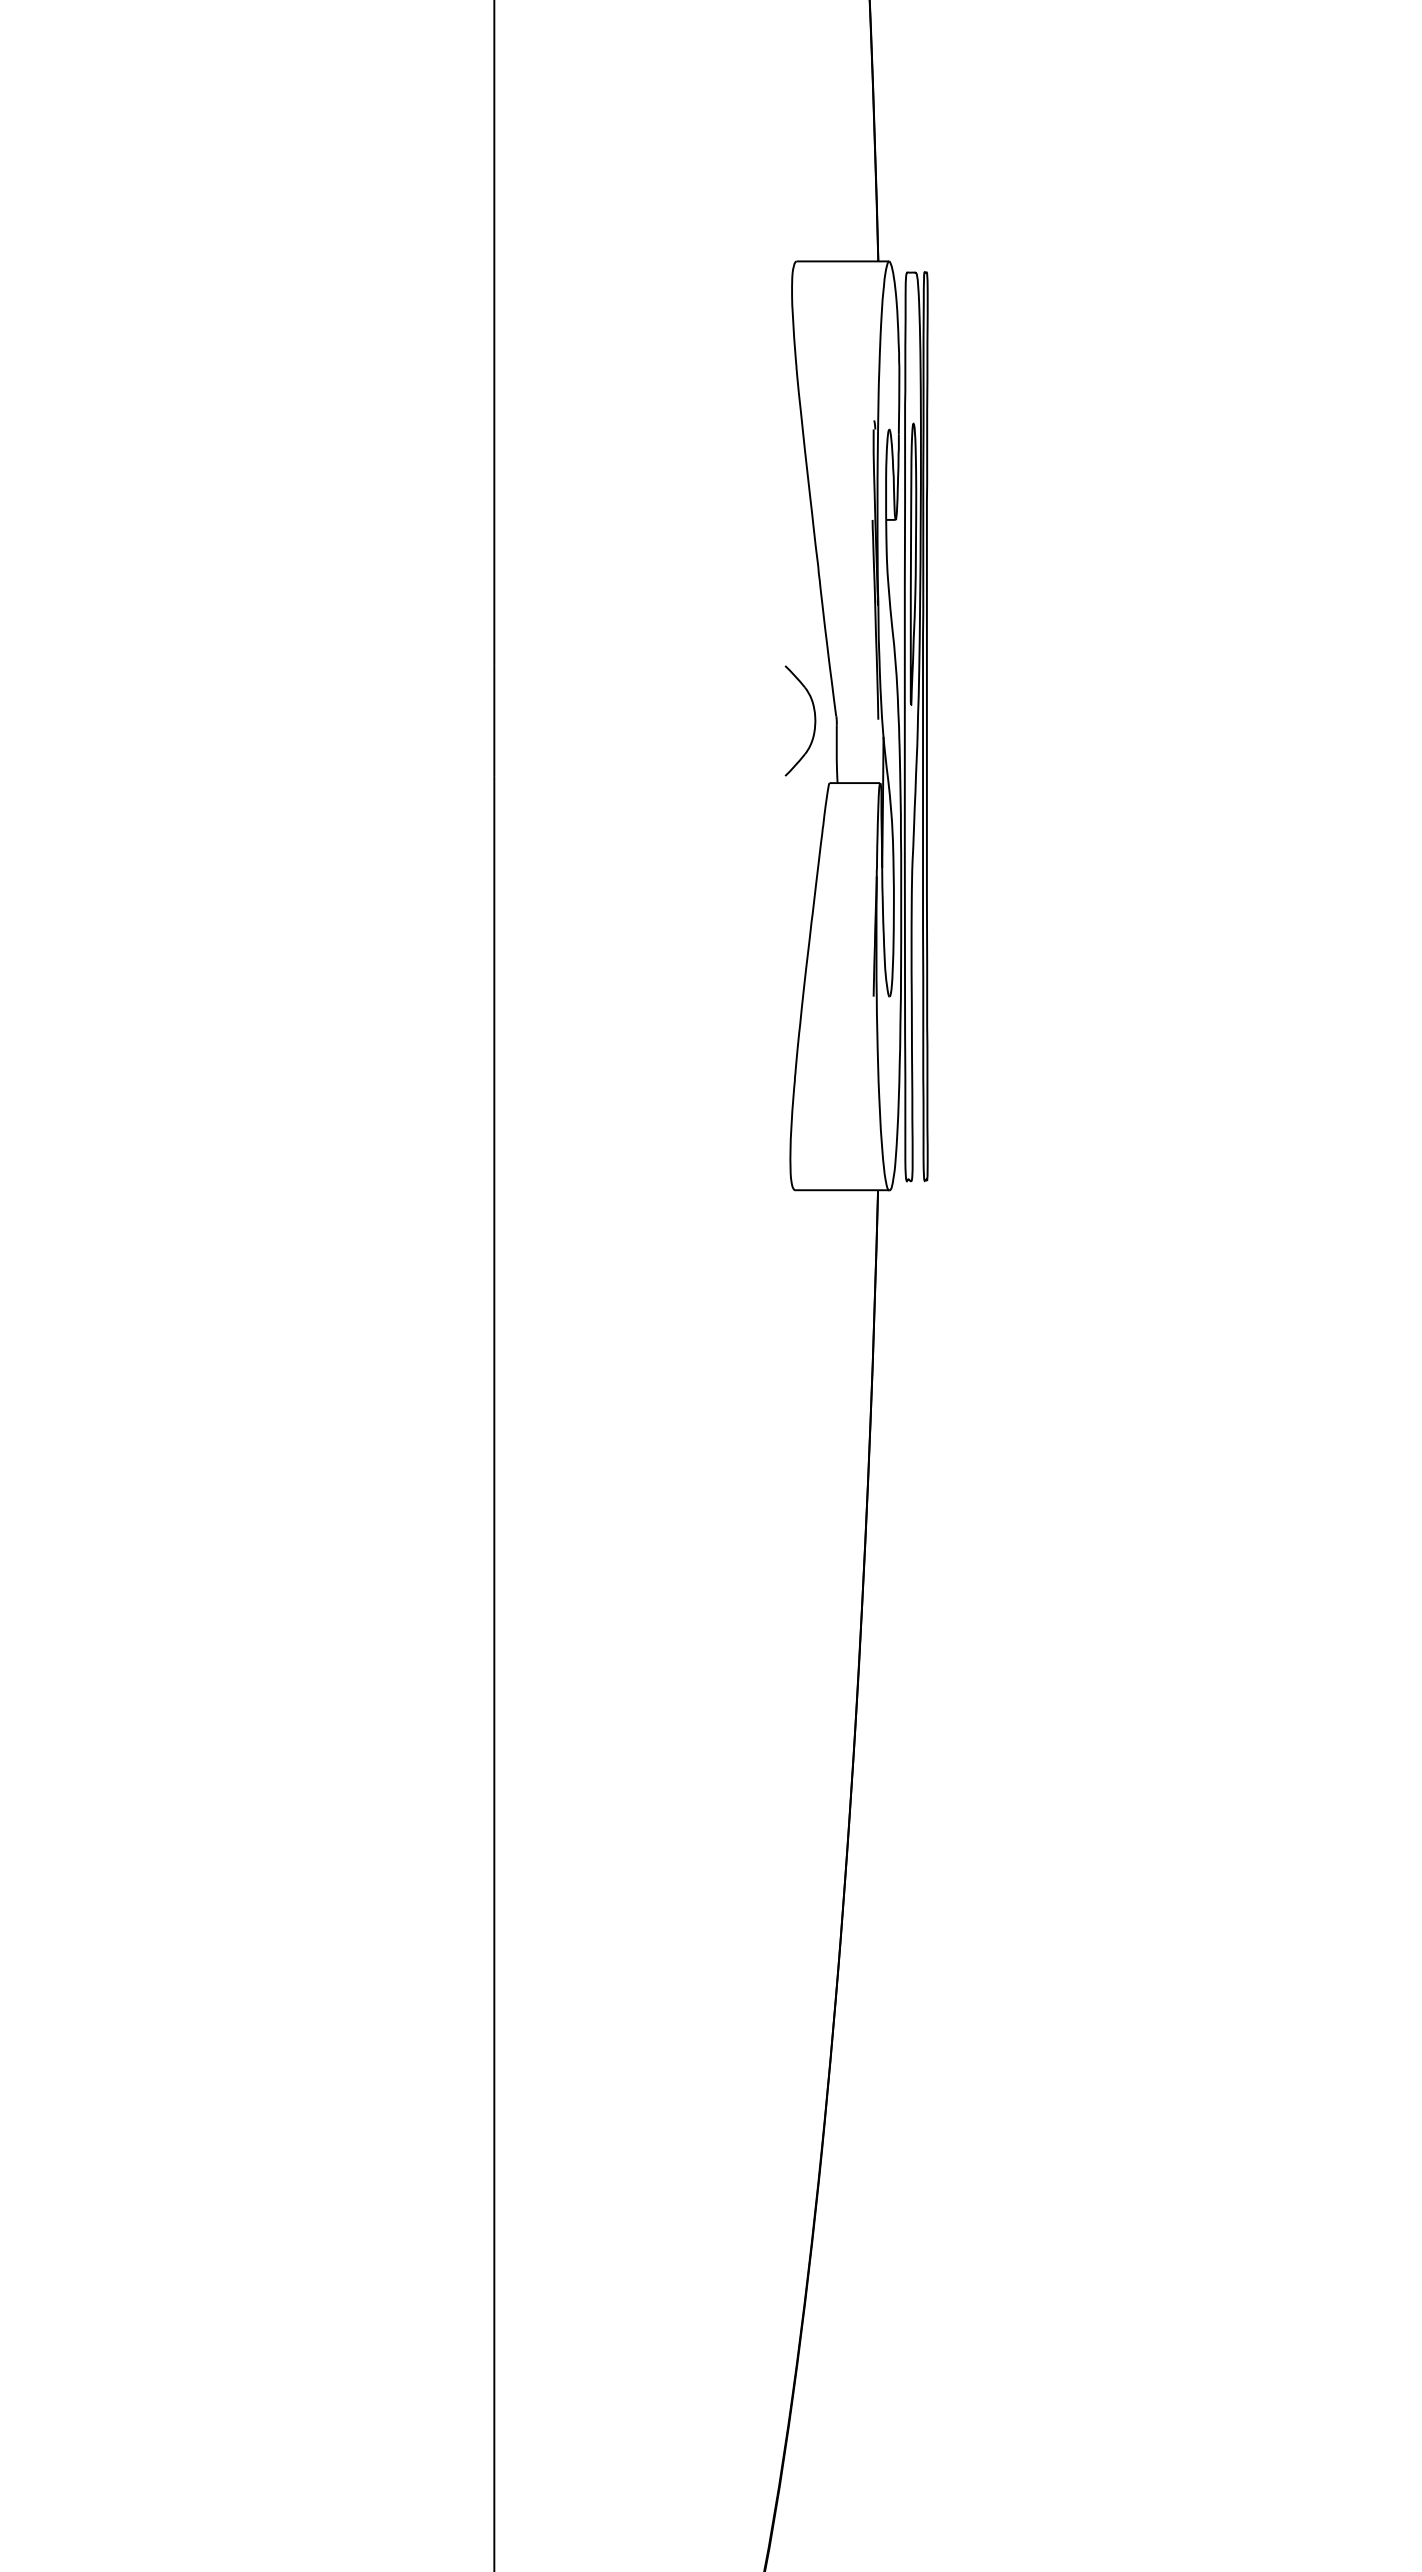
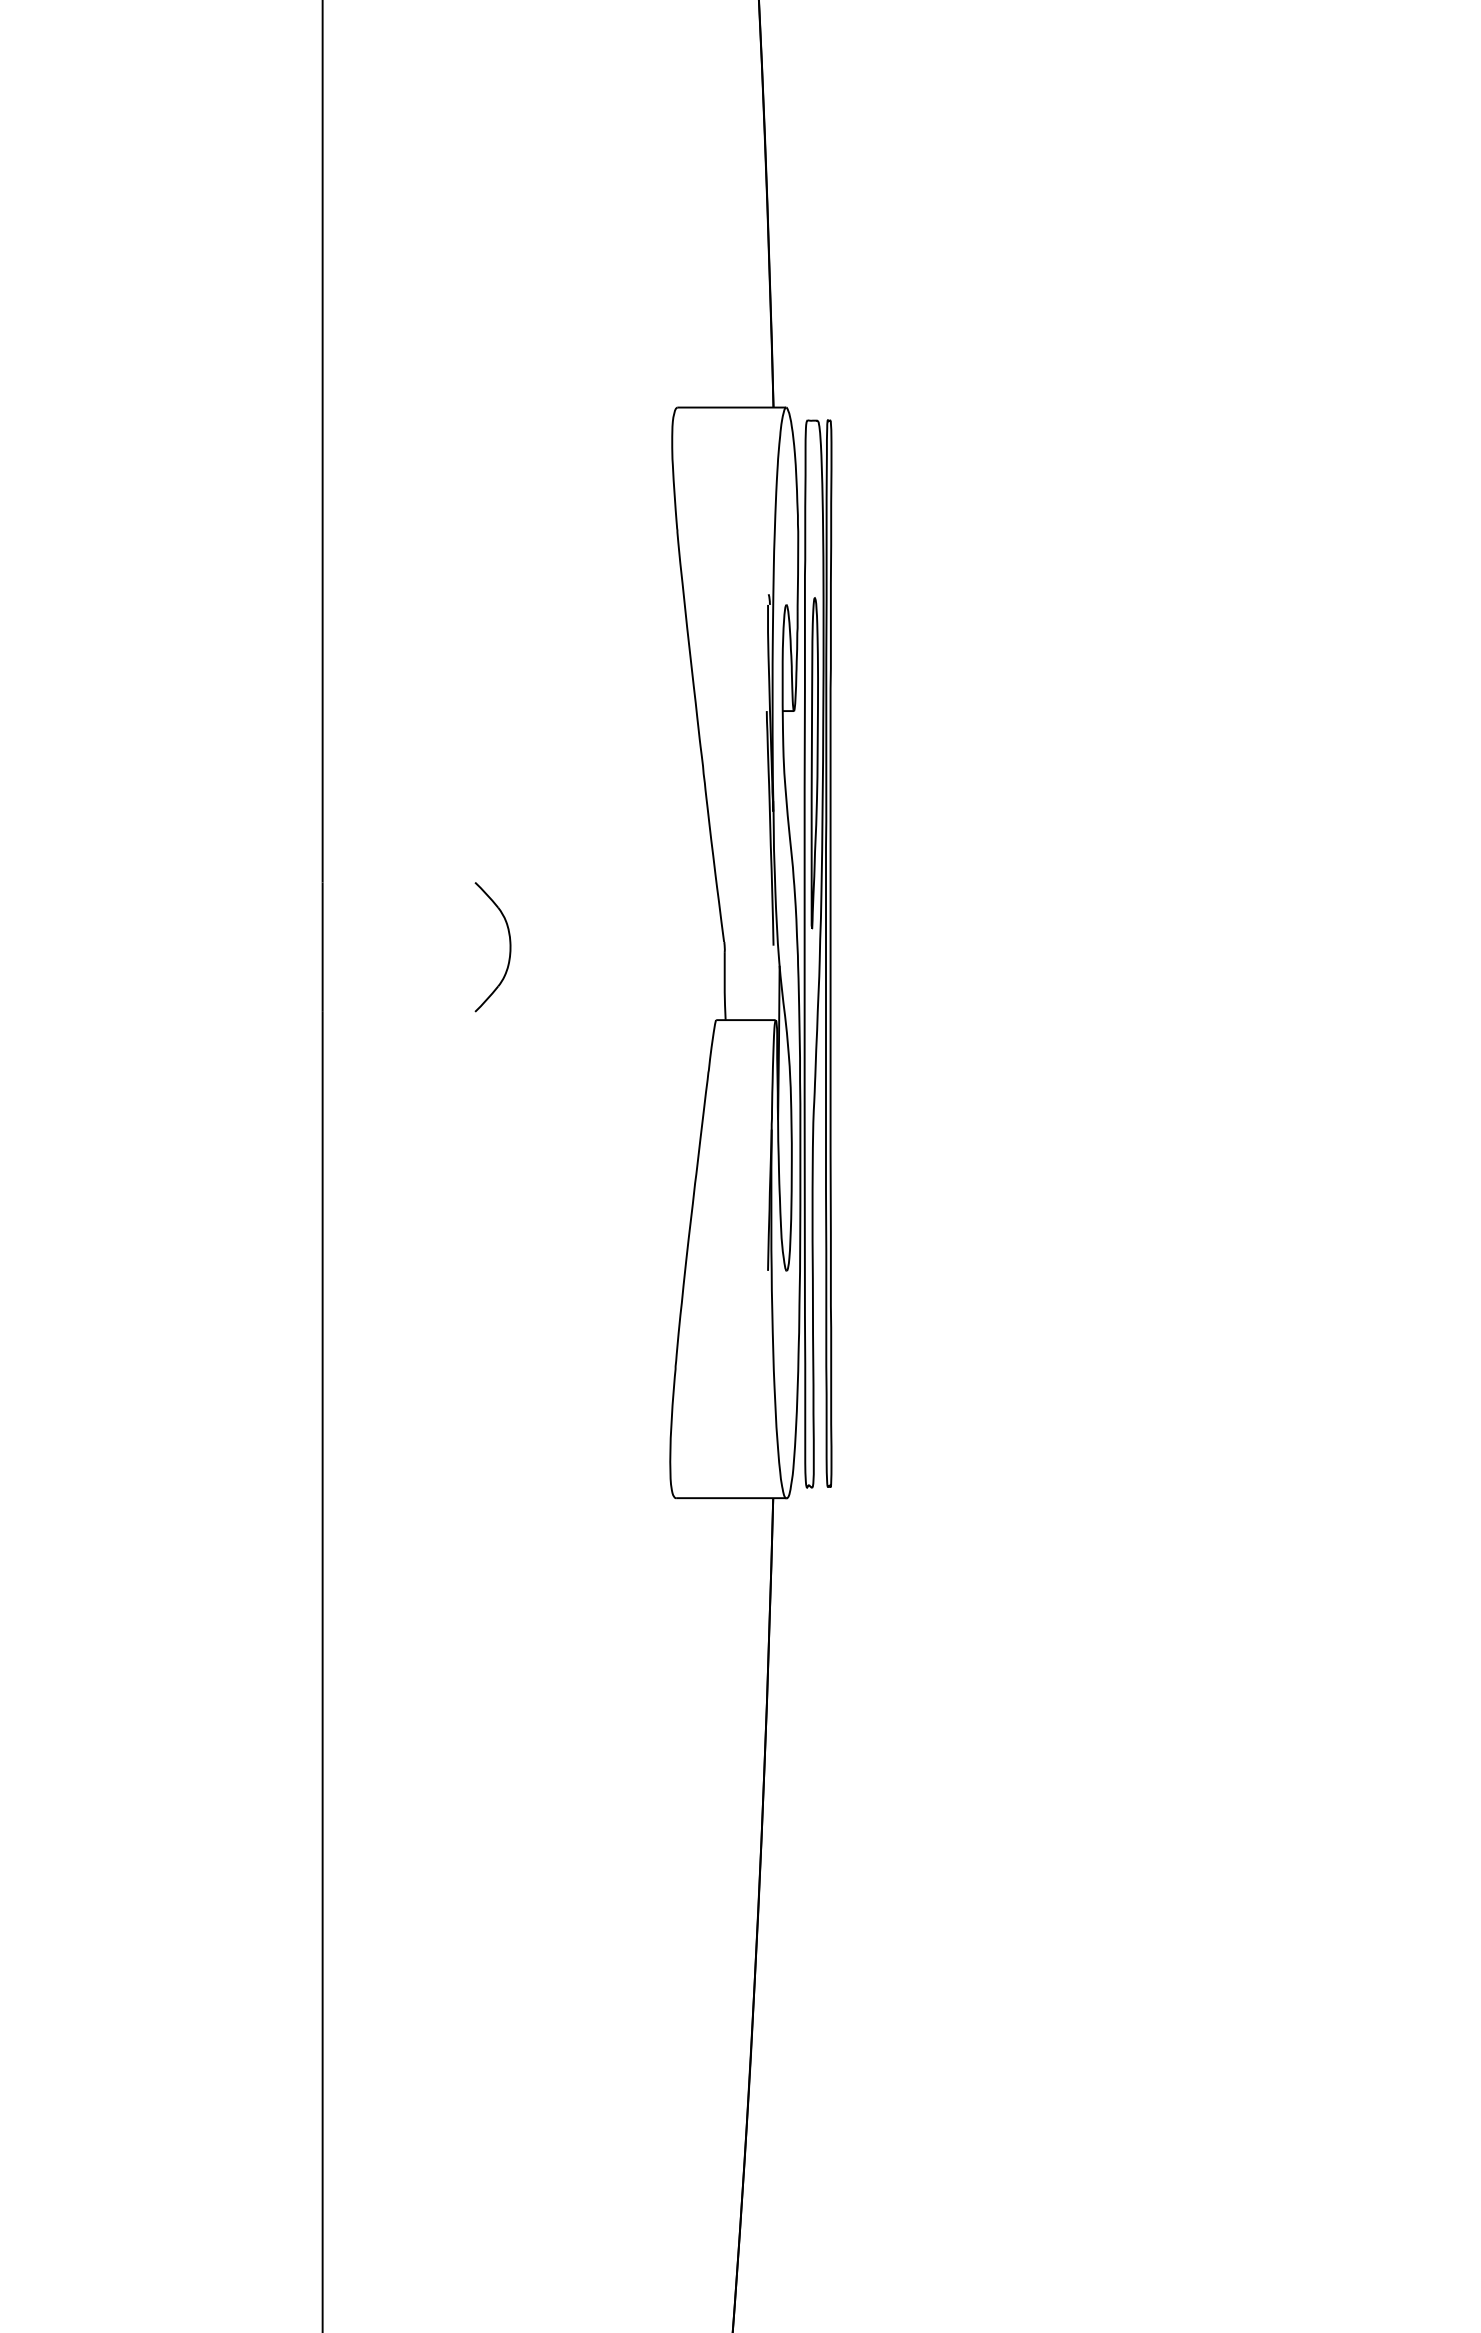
part: (814, 720) -> (509, 946), moved

